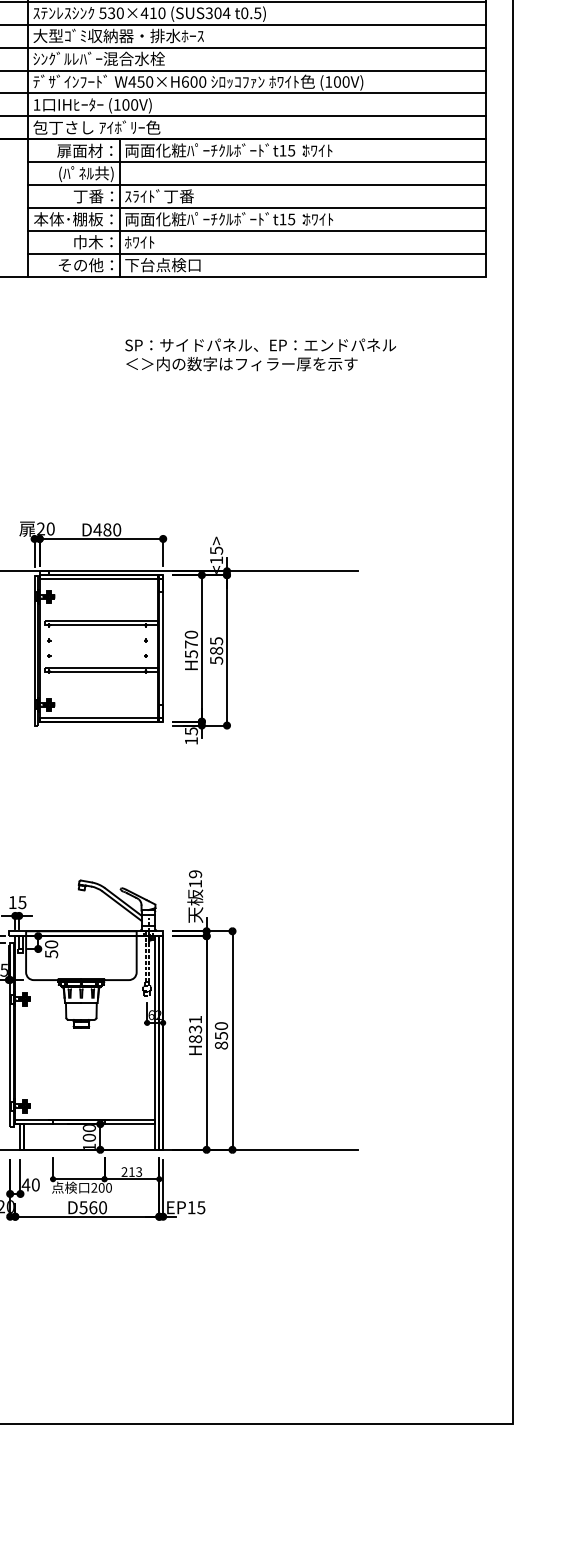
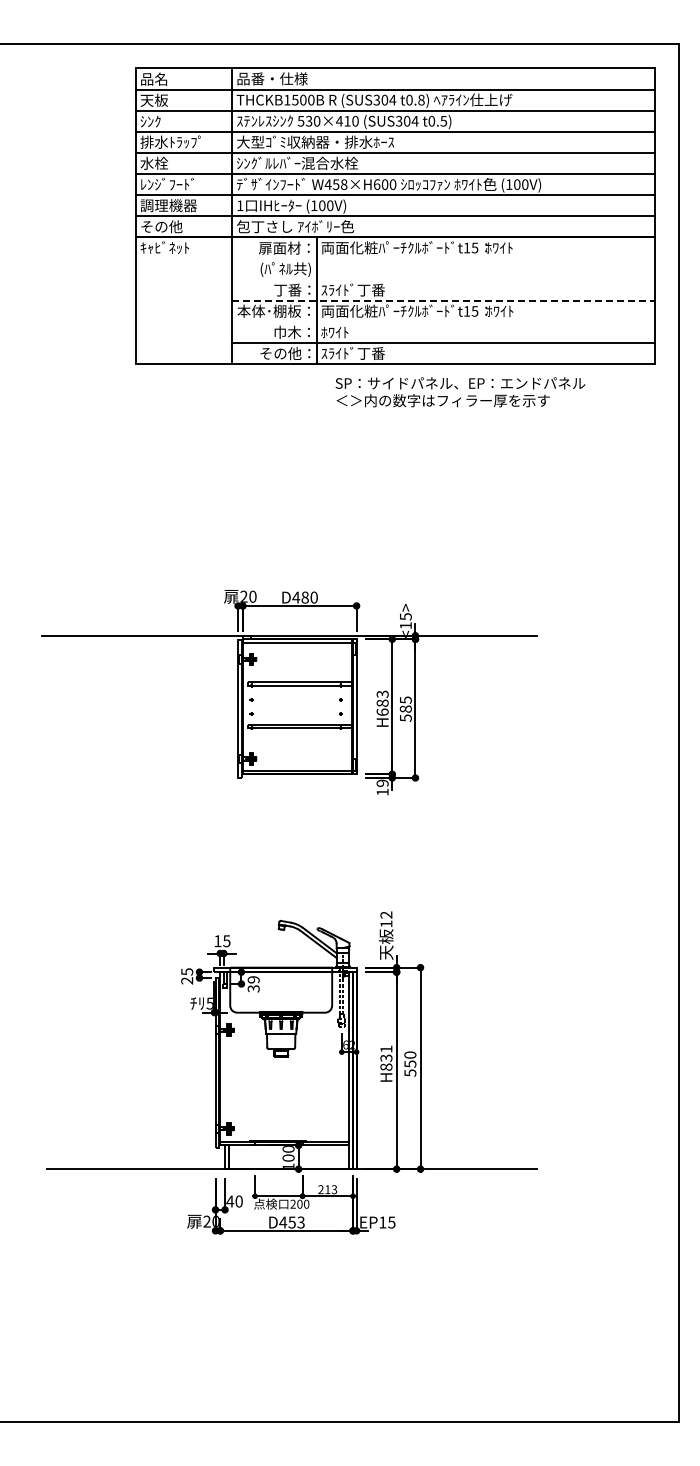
text: (150, 81) -> (344, 184), W450×H600 -> W458×H600
line: (257, 162) -> (443, 258), removed
line: (257, 184) -> (443, 279), removed
line: (257, 207) -> (443, 300), solid -> dashed
line: (257, 230) -> (443, 321), removed
text: (161, 265) -> (355, 353), 下台点検口 -> ｽﾗｲﾄﾞ丁番
text: (260, 355) -> (460, 392), moved
text: (191, 643) -> (382, 702), H570 -> H683
text: (191, 731) -> (382, 783), 15 -> 19
text: (195, 873) -> (386, 914), 19 -> 12
text: (51, 948) -> (253, 983), 50 -> 39
text: (221, 1044) -> (410, 1072), 850 -> 550
text: (92, 1207) -> (291, 1222), D560 -> D453

